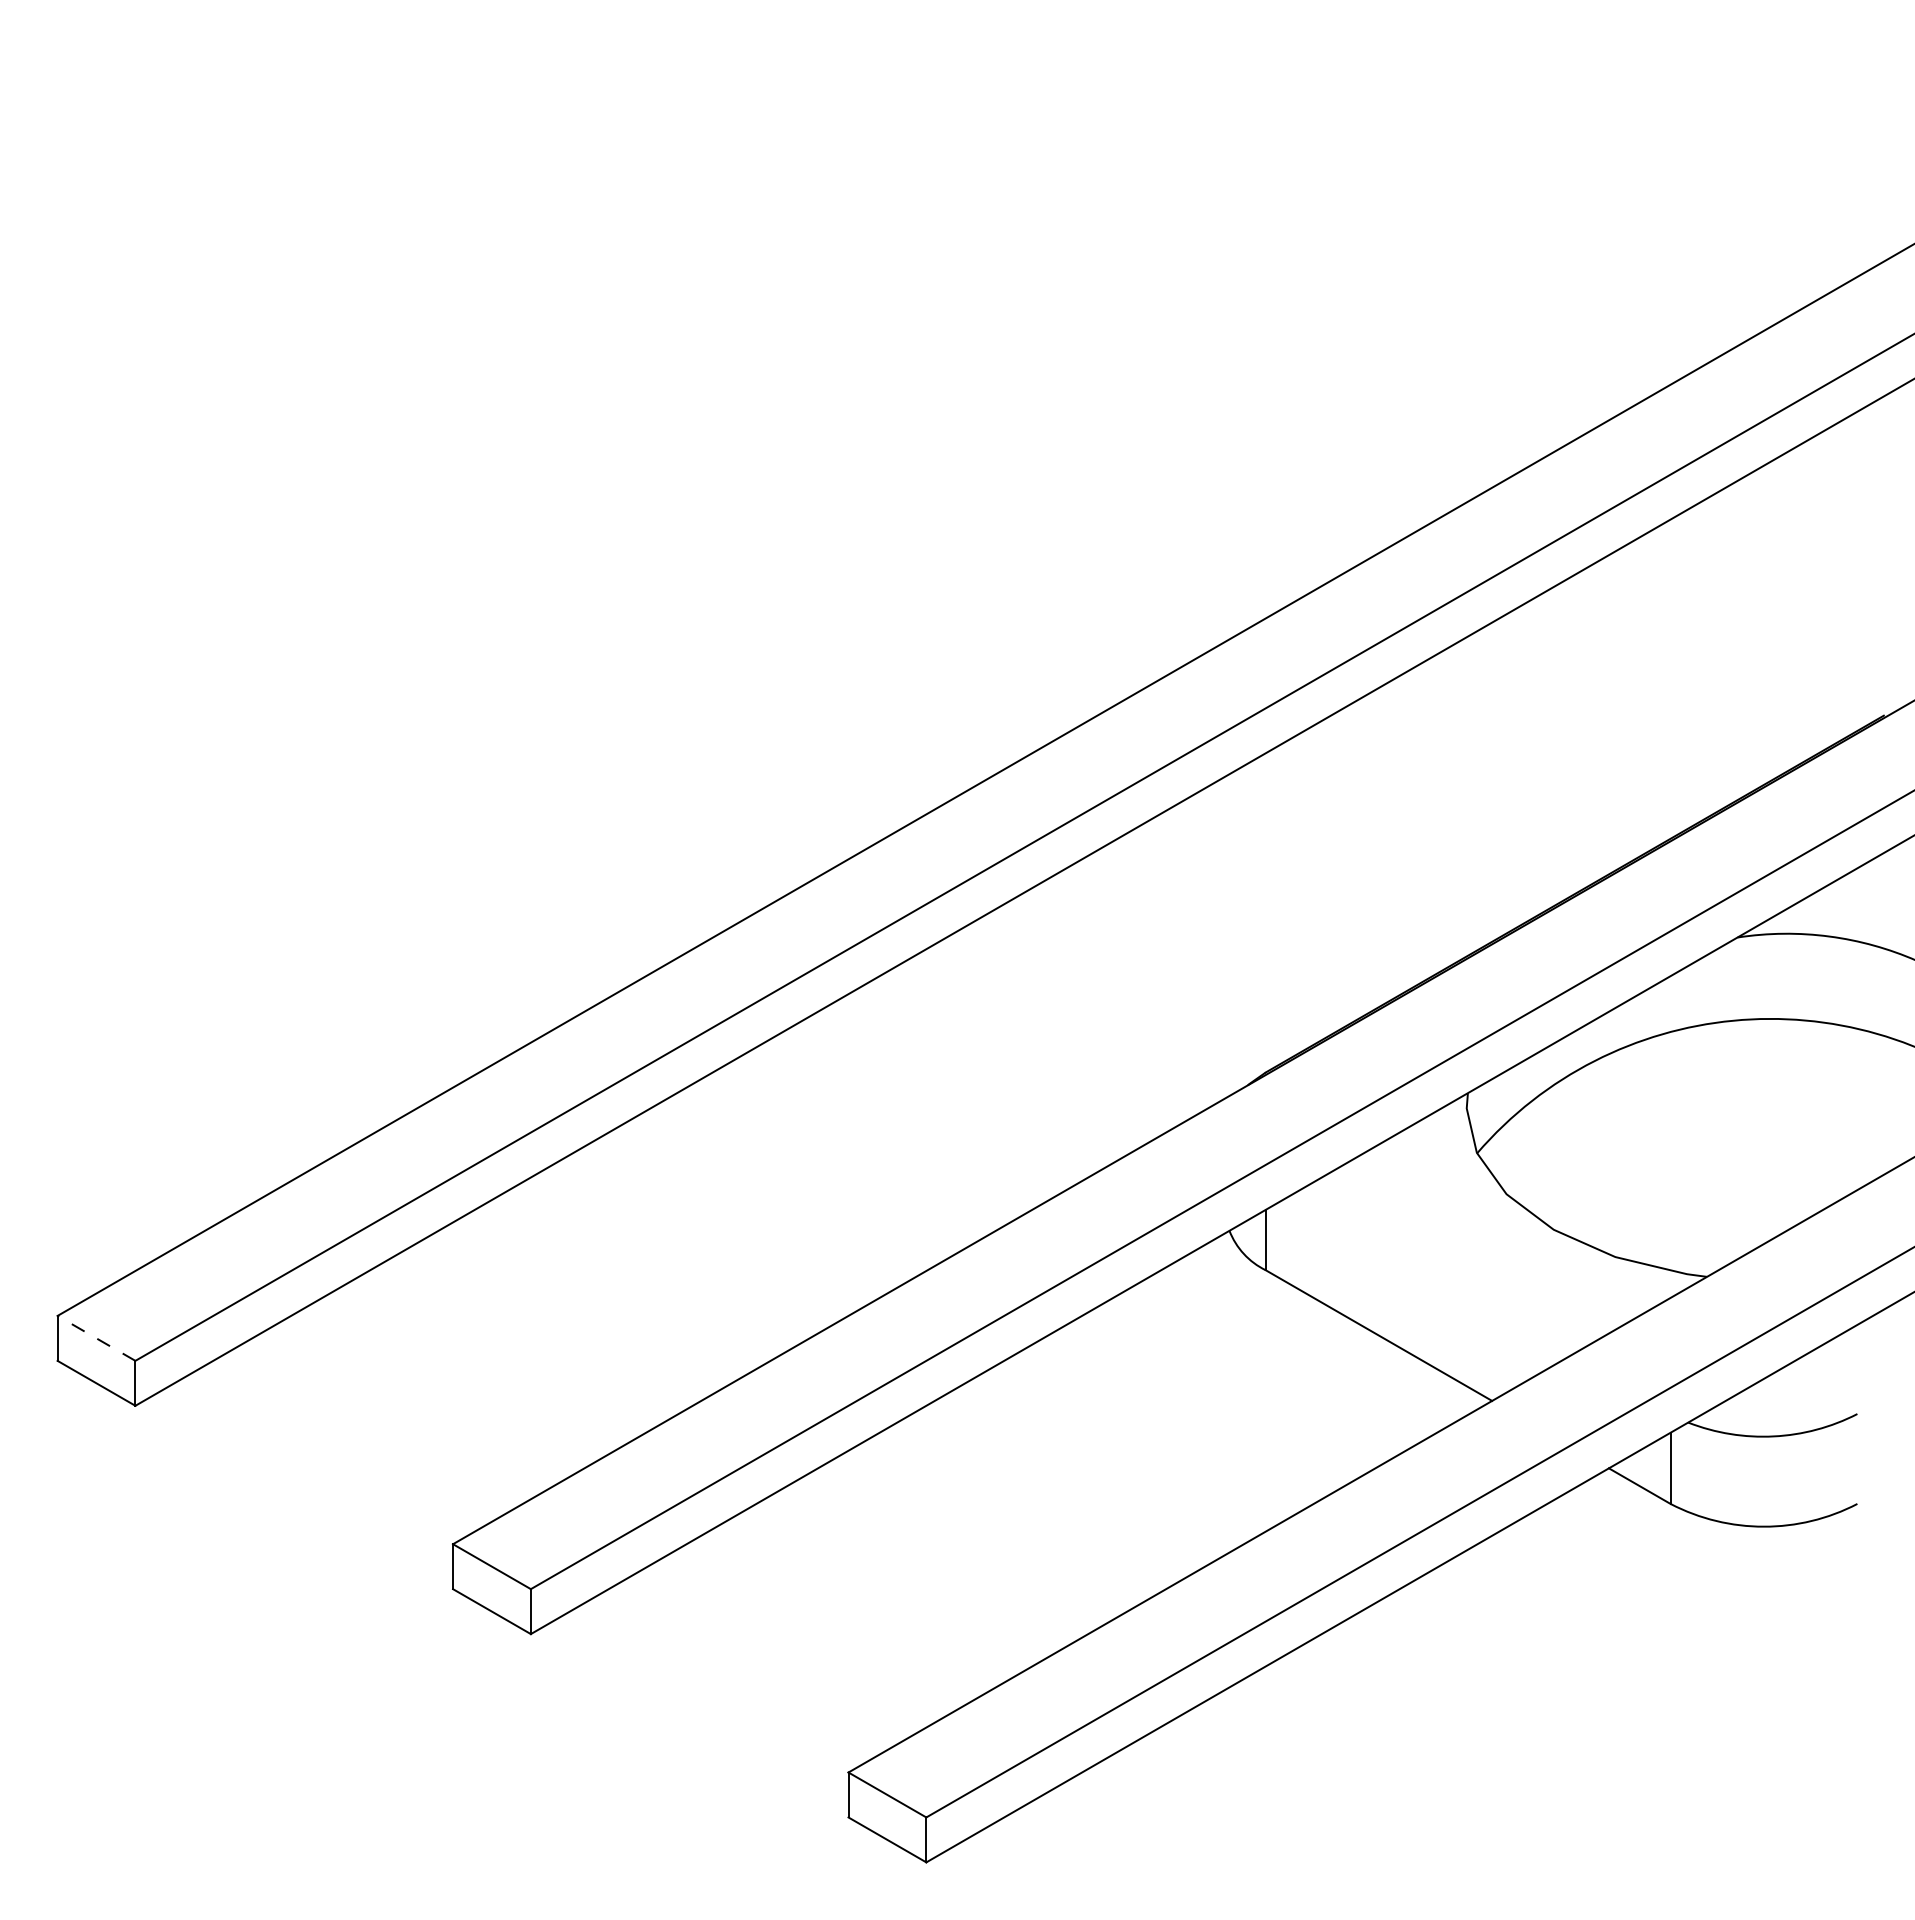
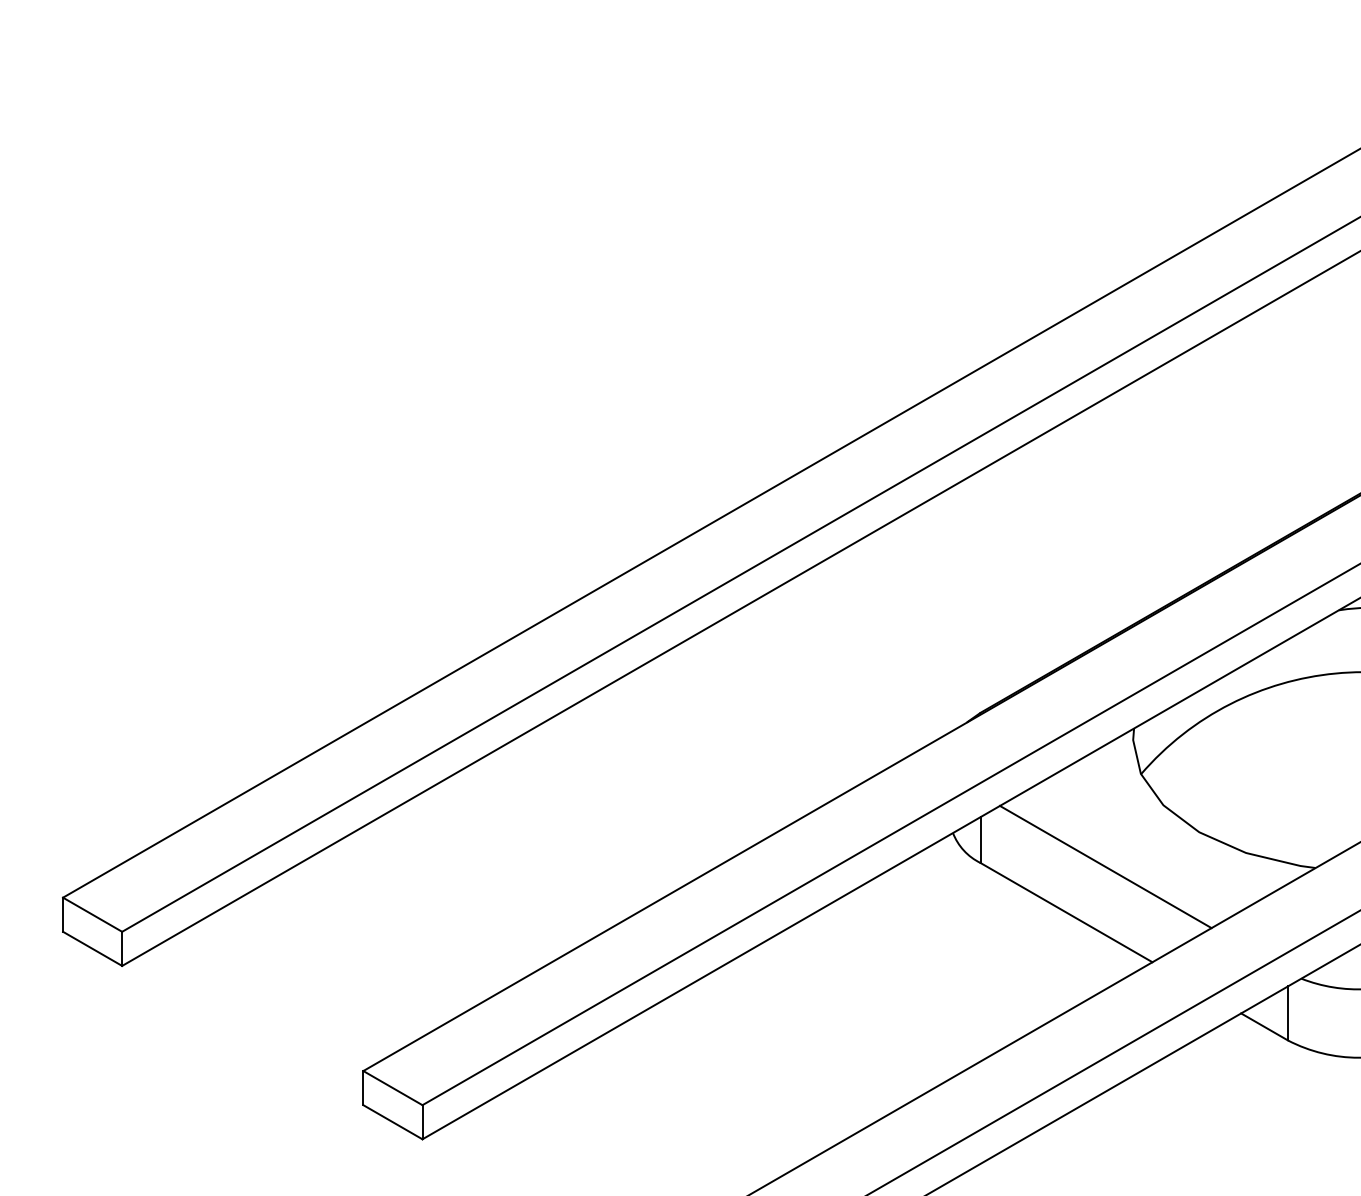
line: (1430, 1275) -> (1105, 866), added
line: (96, 1338) -> (92, 914), dashed -> solid

